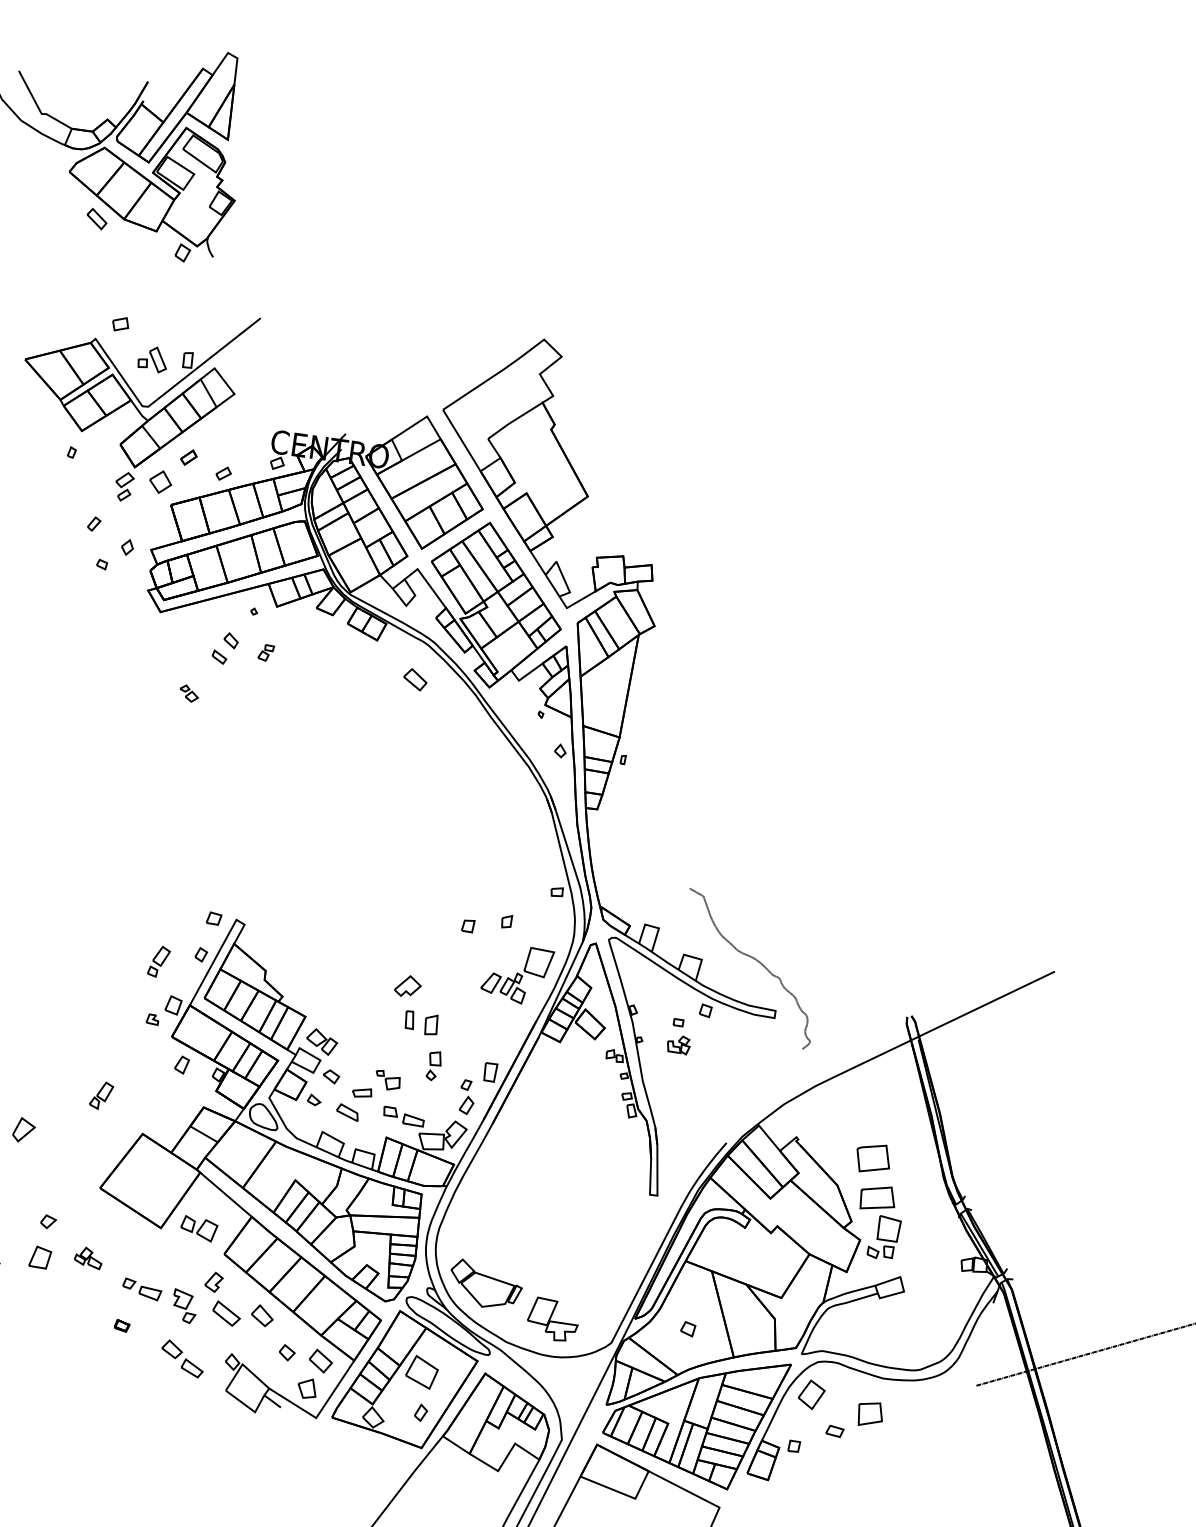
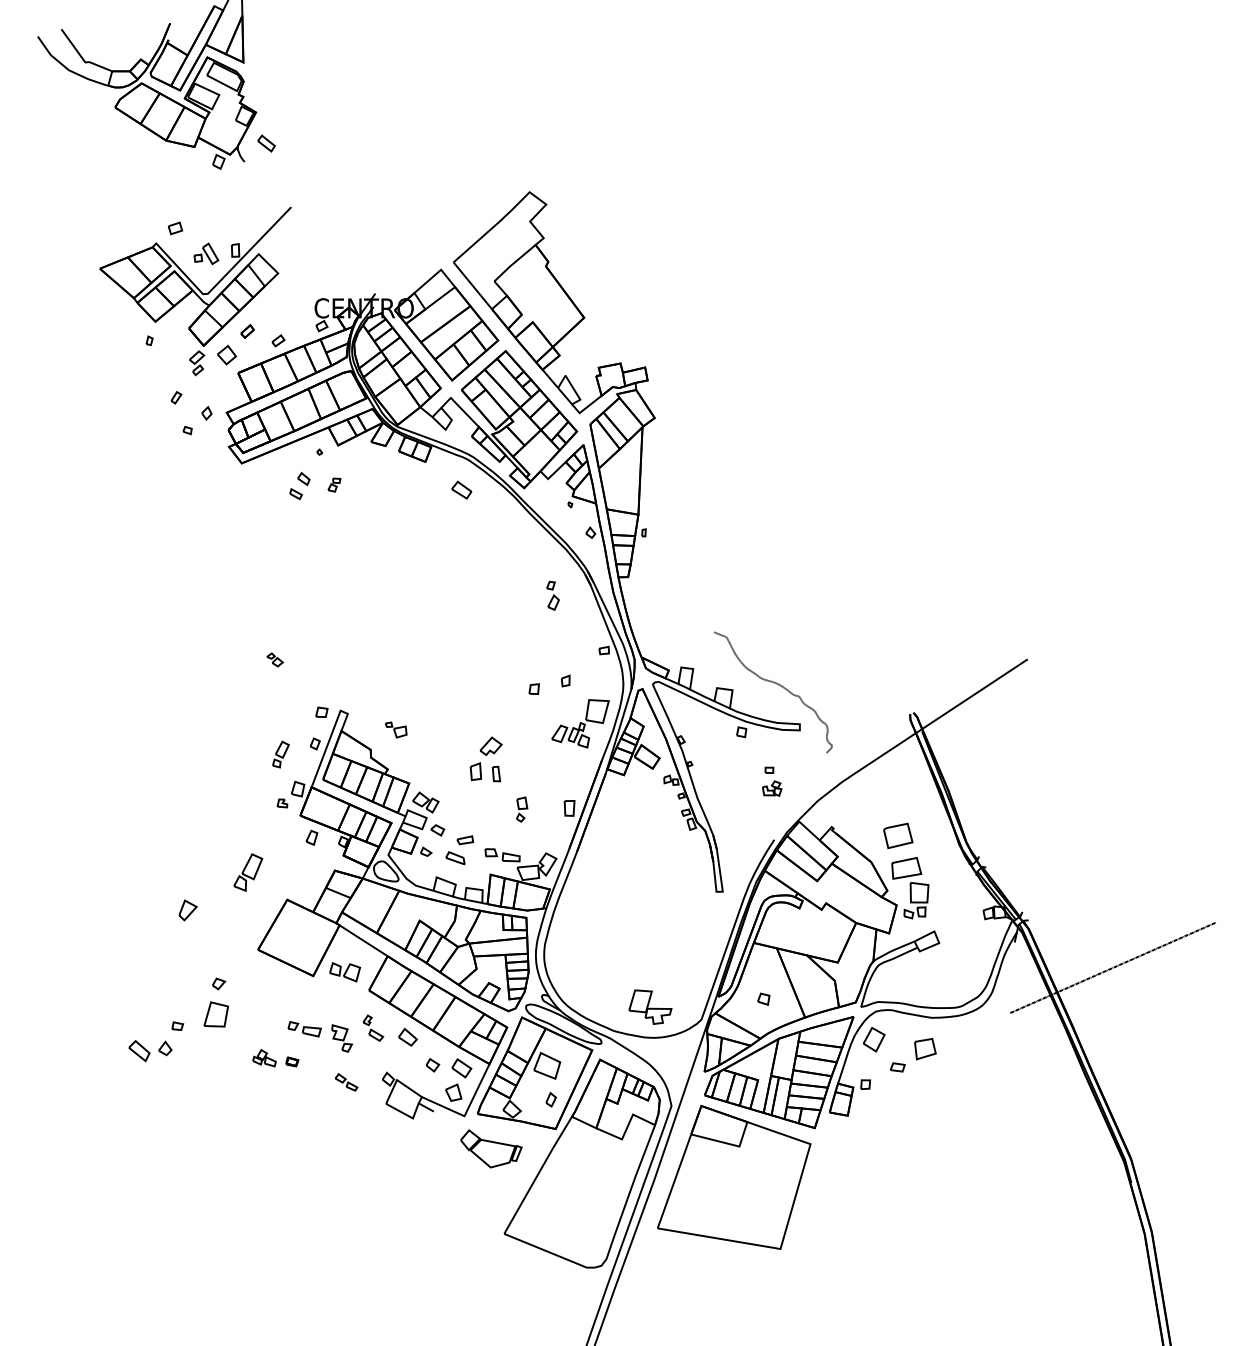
part: (96, 218) -> (266, 143), moved
part: (189, 693) -> (275, 659), moved
part: (430, 1024) -> (475, 771), moved
part: (680, 1036) -> (772, 781), moved
part: (388, 1079) -> (396, 729), moved
part: (101, 1095) -> (248, 872), size x1.6
part: (466, 1096) -> (552, 595), moved
part: (40, 1257) -> (216, 1014), size x1.4
part: (88, 1258) -> (264, 1058), moved
part: (486, 1284) -> (491, 1148), moved
part: (223, 1299) -> (373, 1028), size x0.6
part: (182, 1358) -> (346, 1082), size x0.6

